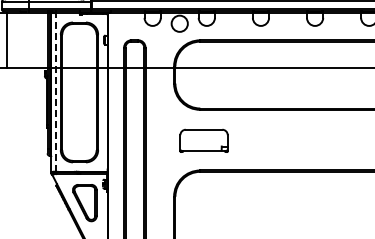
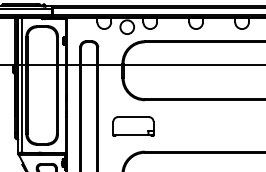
line: (55, 91) -> (21, 84), dashed -> solid
part: (203, 140) -> (133, 126), moved

